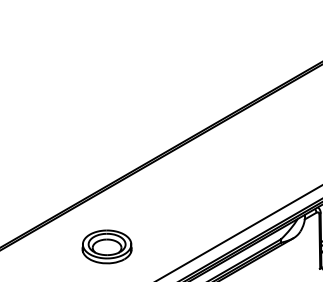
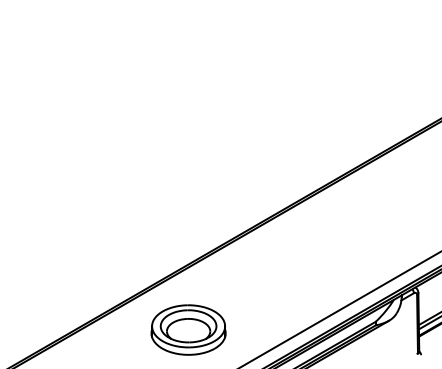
part: (107, 246) -> (188, 329), size x1.4

